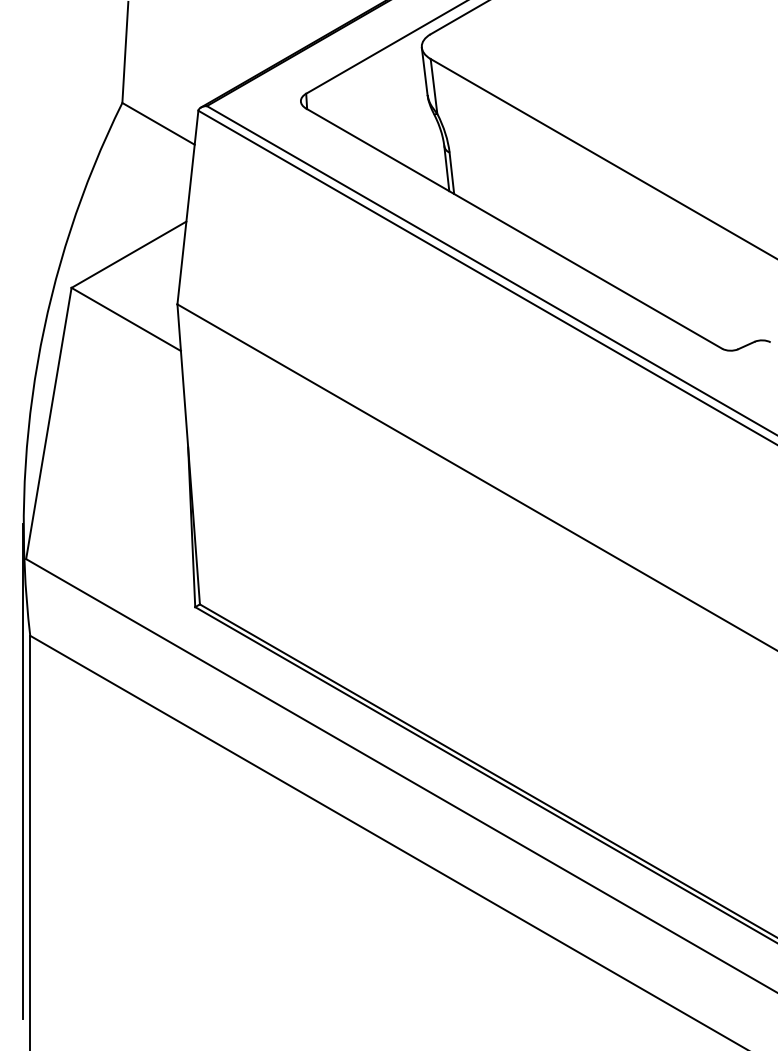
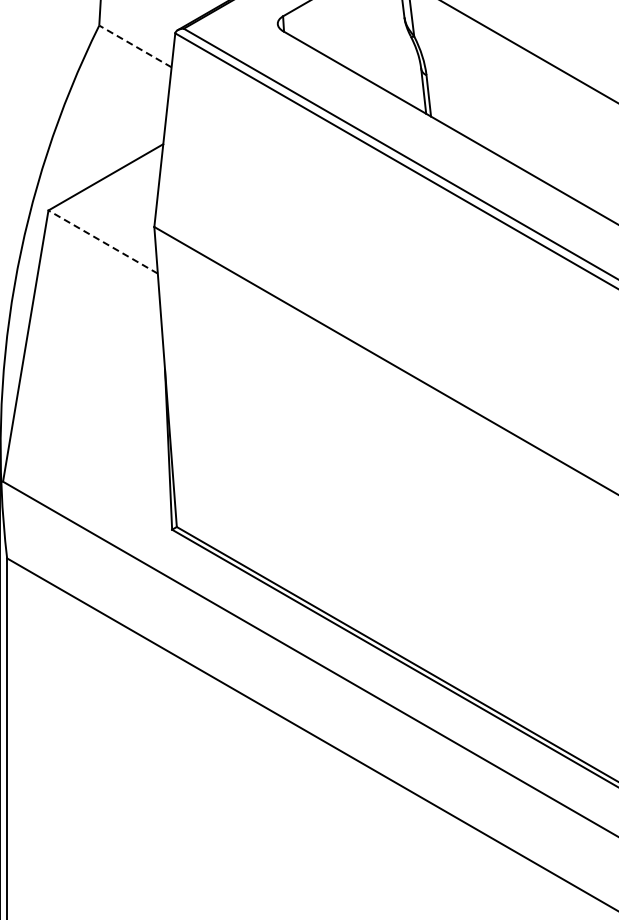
line: (158, 123) -> (135, 46), solid -> dashed
line: (125, 319) -> (102, 242), solid -> dashed

